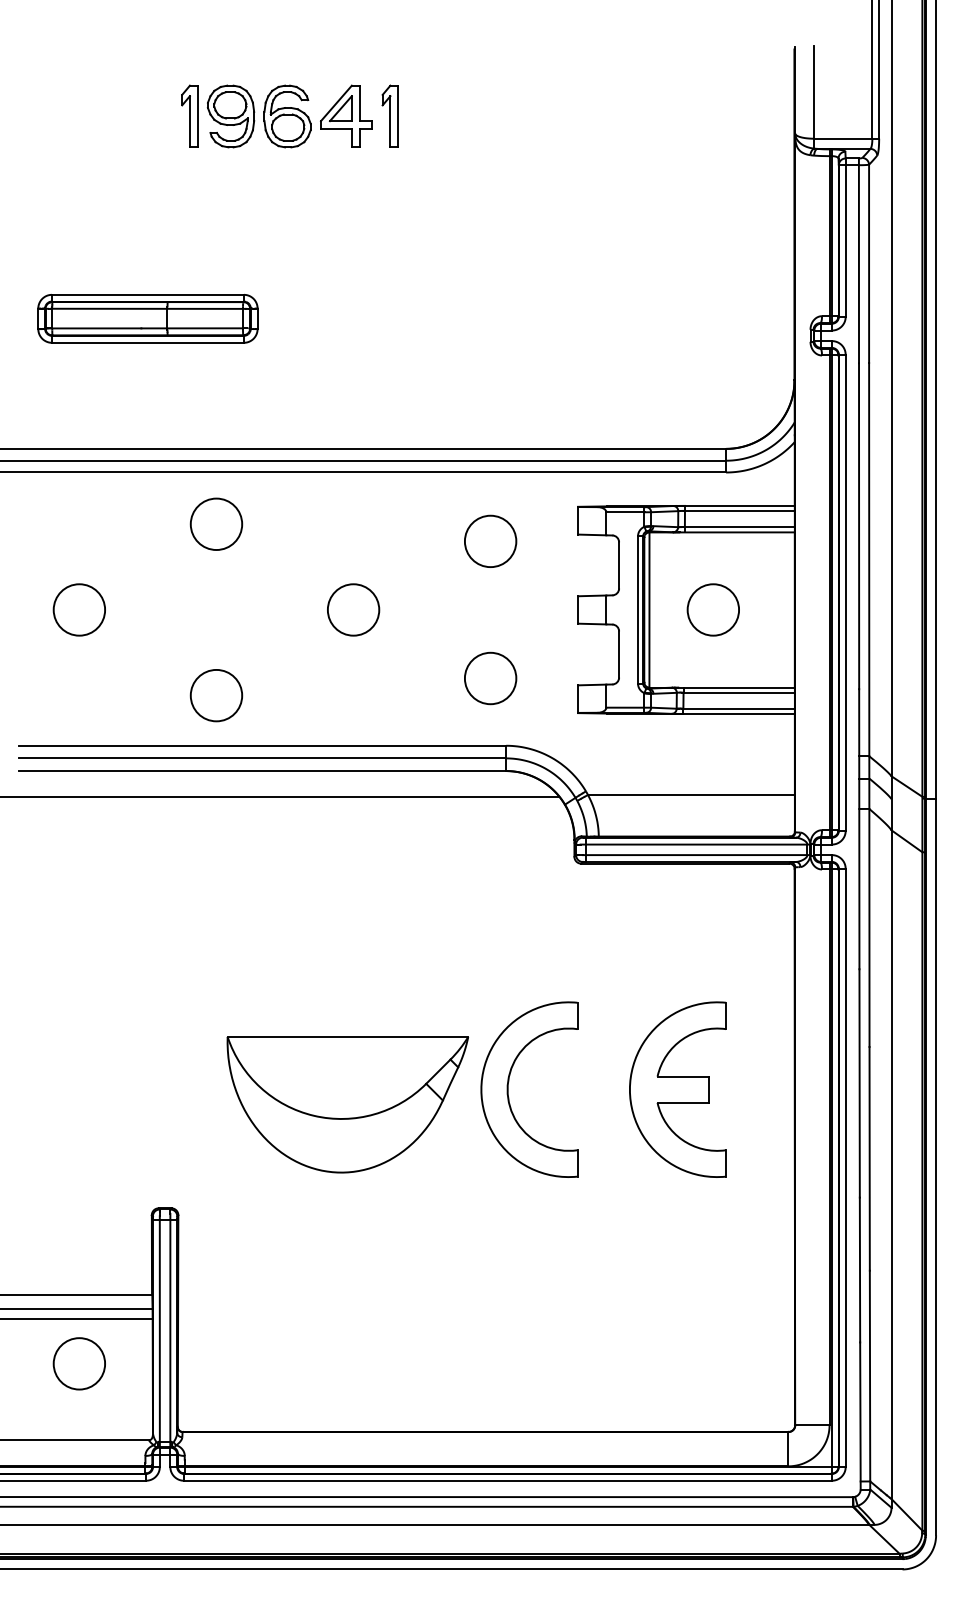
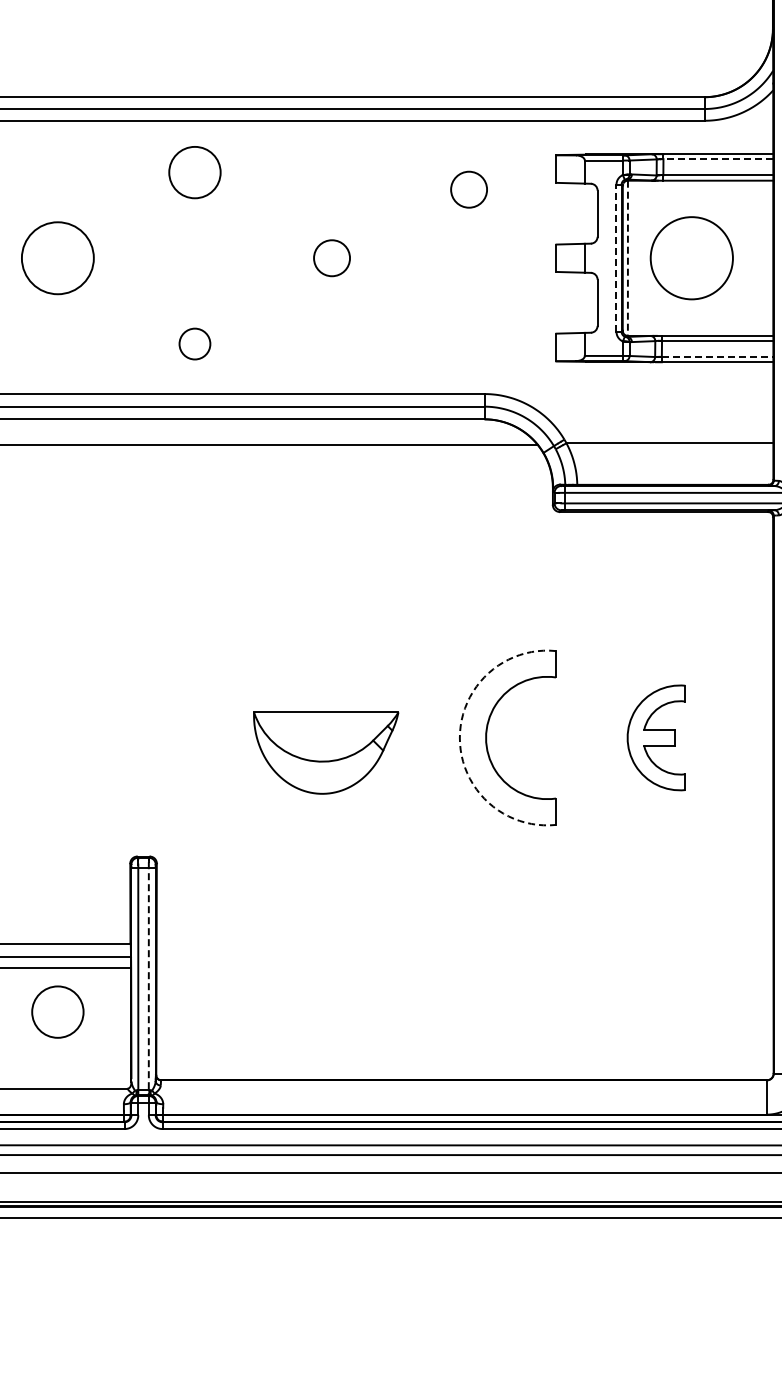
line: (739, 510) -> (717, 158), solid -> dashed
circle: (490, 541) -> (468, 189), size x0.7
circle: (79, 609) -> (57, 257), size x1.4
circle: (353, 609) -> (331, 257), size x0.7
line: (638, 609) -> (616, 257), solid -> dashed
circle: (713, 609) -> (691, 257), size x1.6
line: (649, 610) -> (627, 258), solid -> dashed
circle: (490, 678) -> (468, 326), removed
circle: (216, 695) -> (194, 343), size x0.6
line: (739, 708) -> (717, 356), solid -> dashed
arc: (481, 1089) -> (459, 737), solid -> dashed
part: (677, 1089) -> (655, 737), size x0.6
part: (347, 1104) -> (325, 752), size x0.6
line: (170, 1330) -> (148, 978), solid -> dashed

